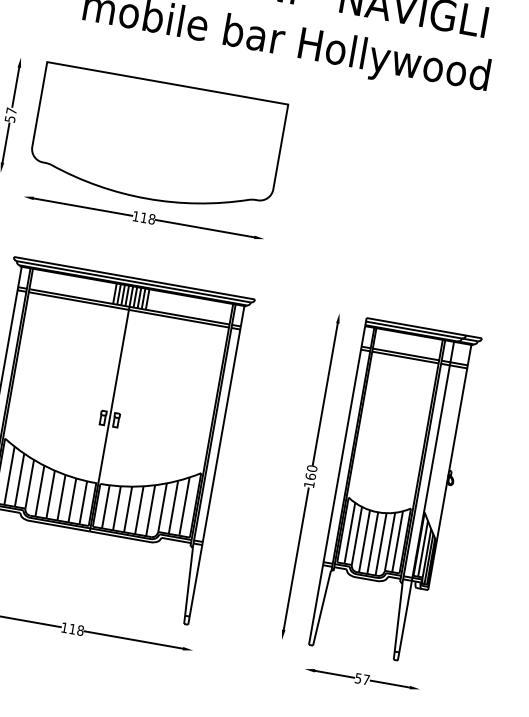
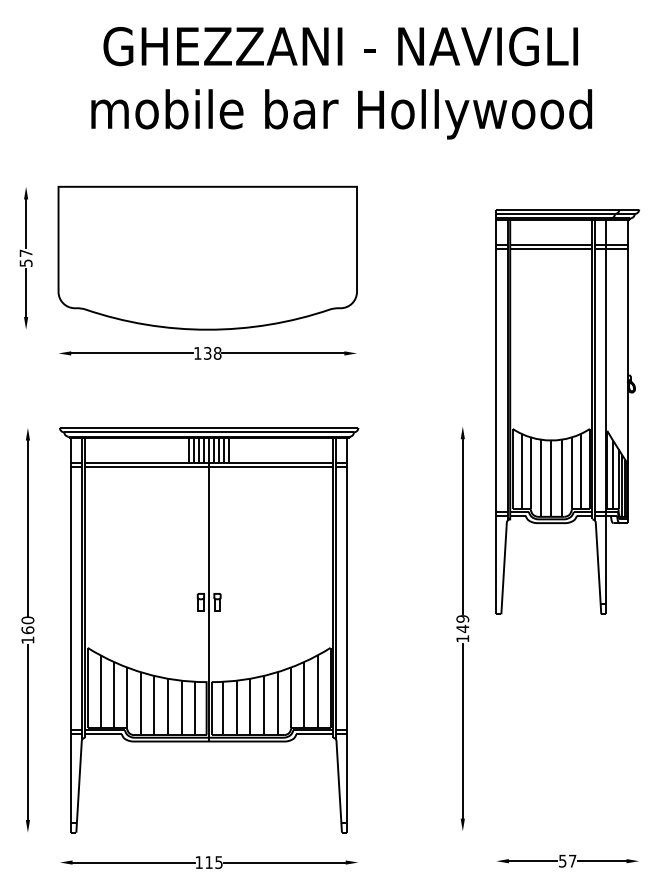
text: (143, 217) -> (207, 352), 118 -> 138
text: (311, 473) -> (462, 624), 160 -> 149
part: (395, 491) -> (567, 411), moved
text: (80, 630) -> (218, 862), 118 -> 115

